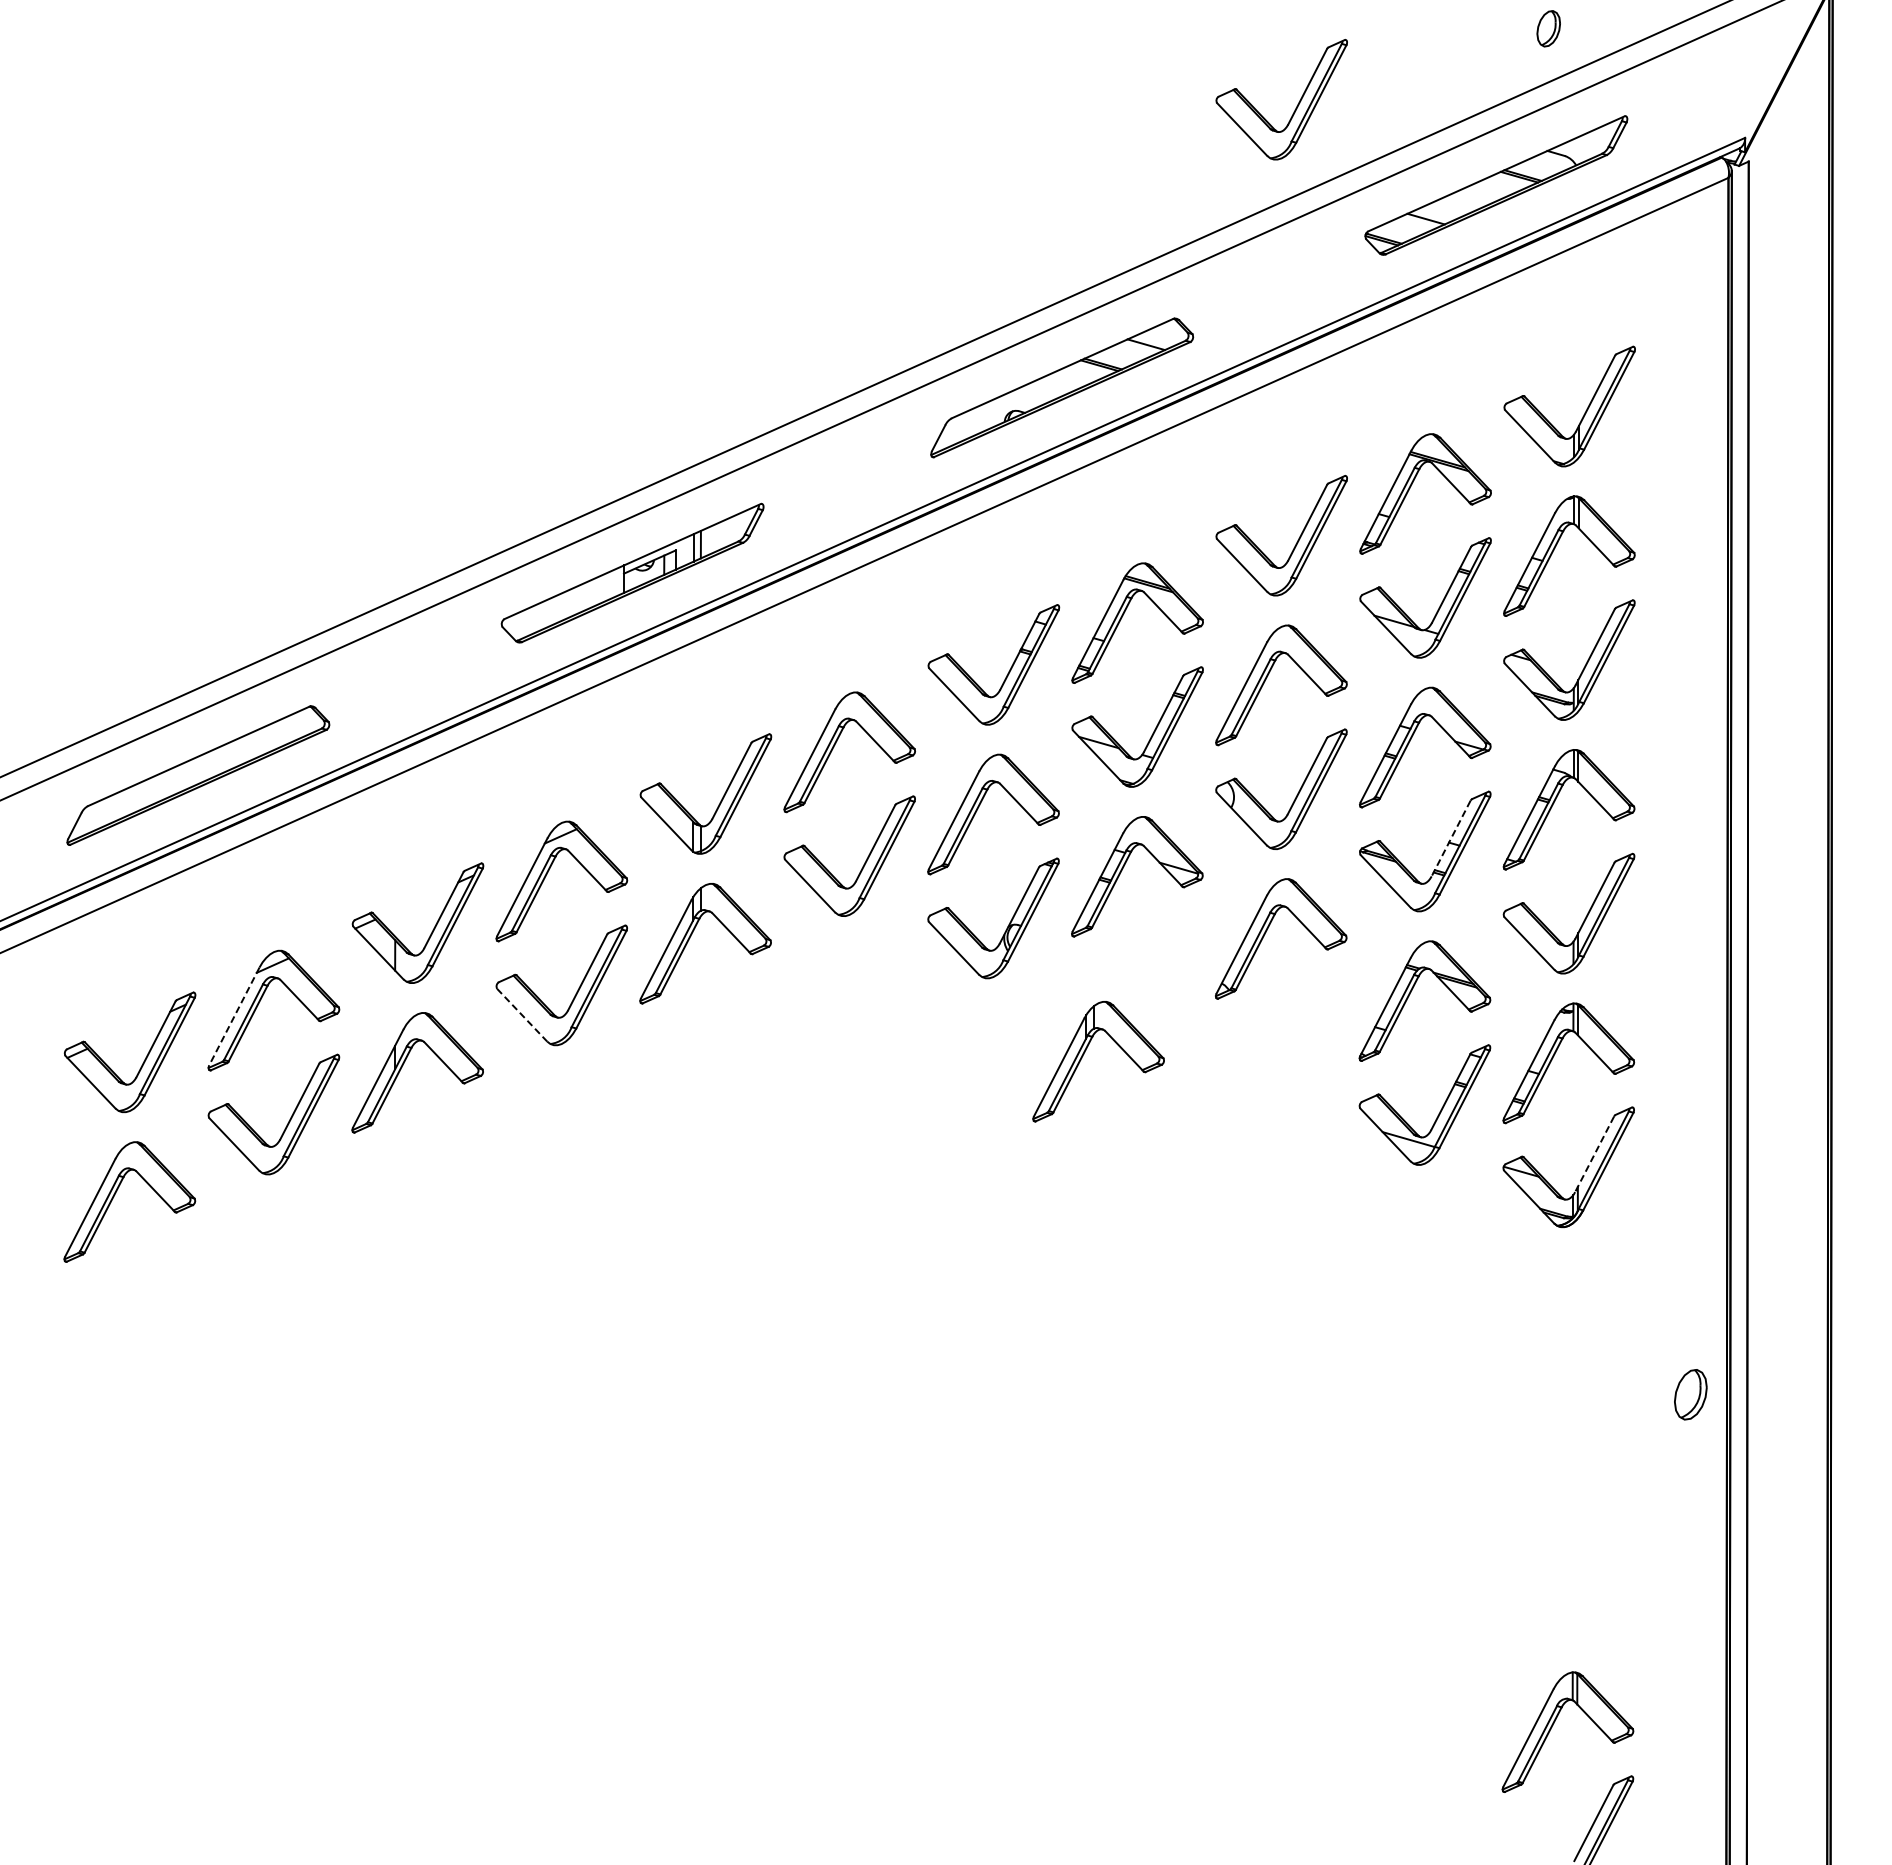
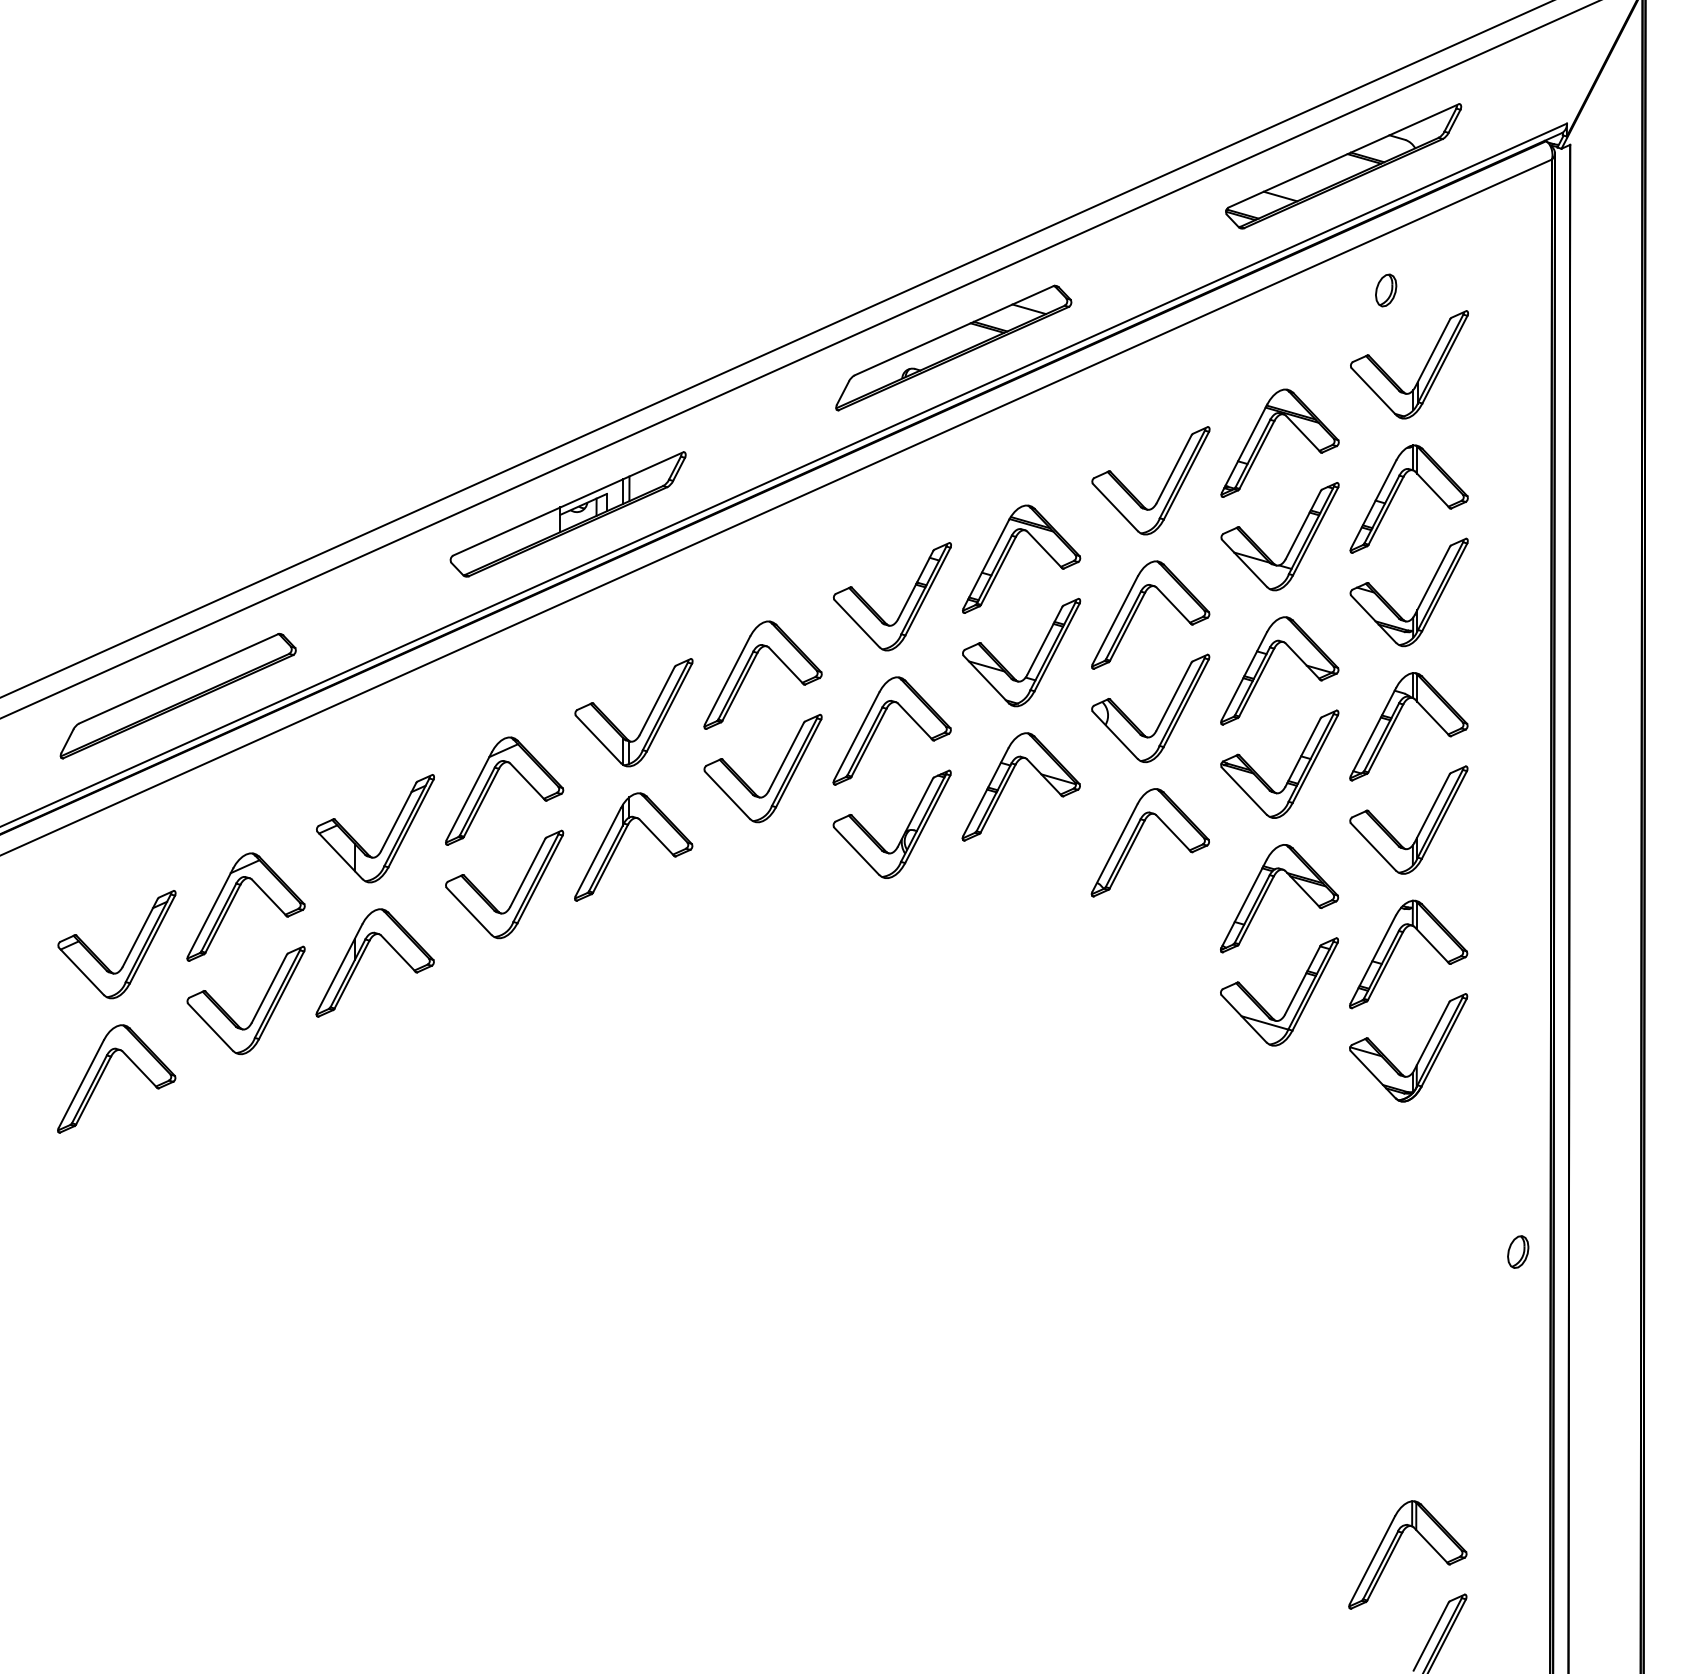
part: (1548, 28) -> (1385, 290), moved
part: (1296, 106) -> (1164, 95), removed
line: (1450, 839) -> (1302, 753), dashed -> solid
line: (522, 1015) -> (469, 911), dashed -> solid
line: (234, 1016) -> (210, 912), dashed -> solid
part: (1084, 1054) -> (973, 946), removed
line: (1594, 1154) -> (1431, 1036), dashed -> solid
part: (1690, 1394) -> (1517, 1251), size x0.71

